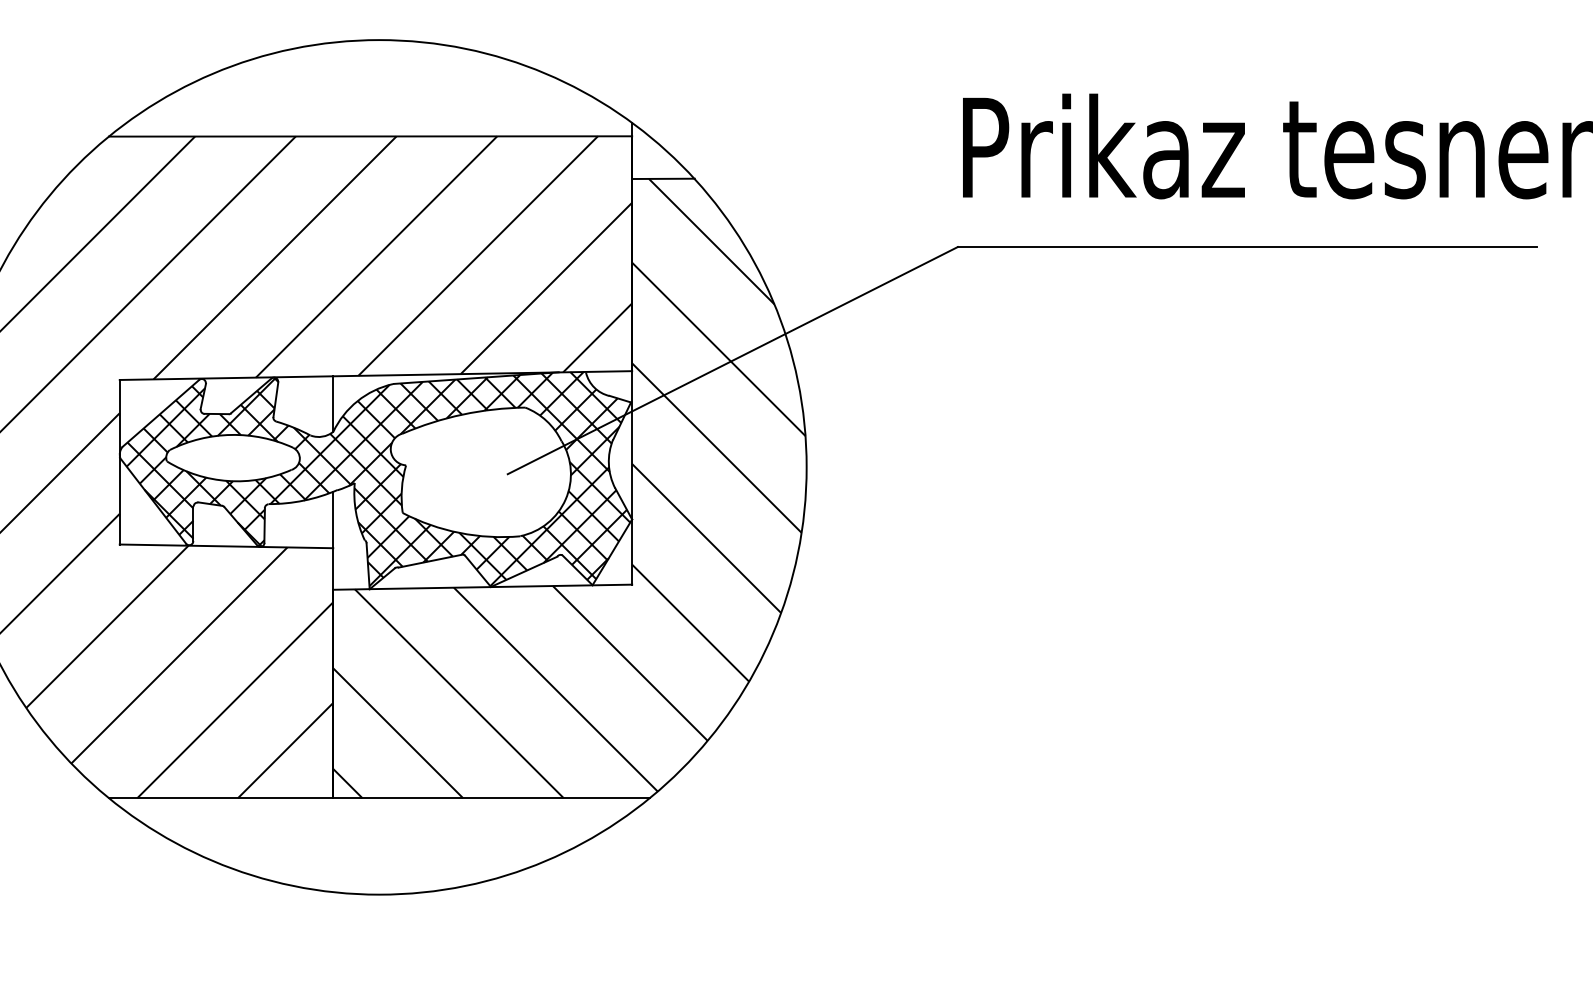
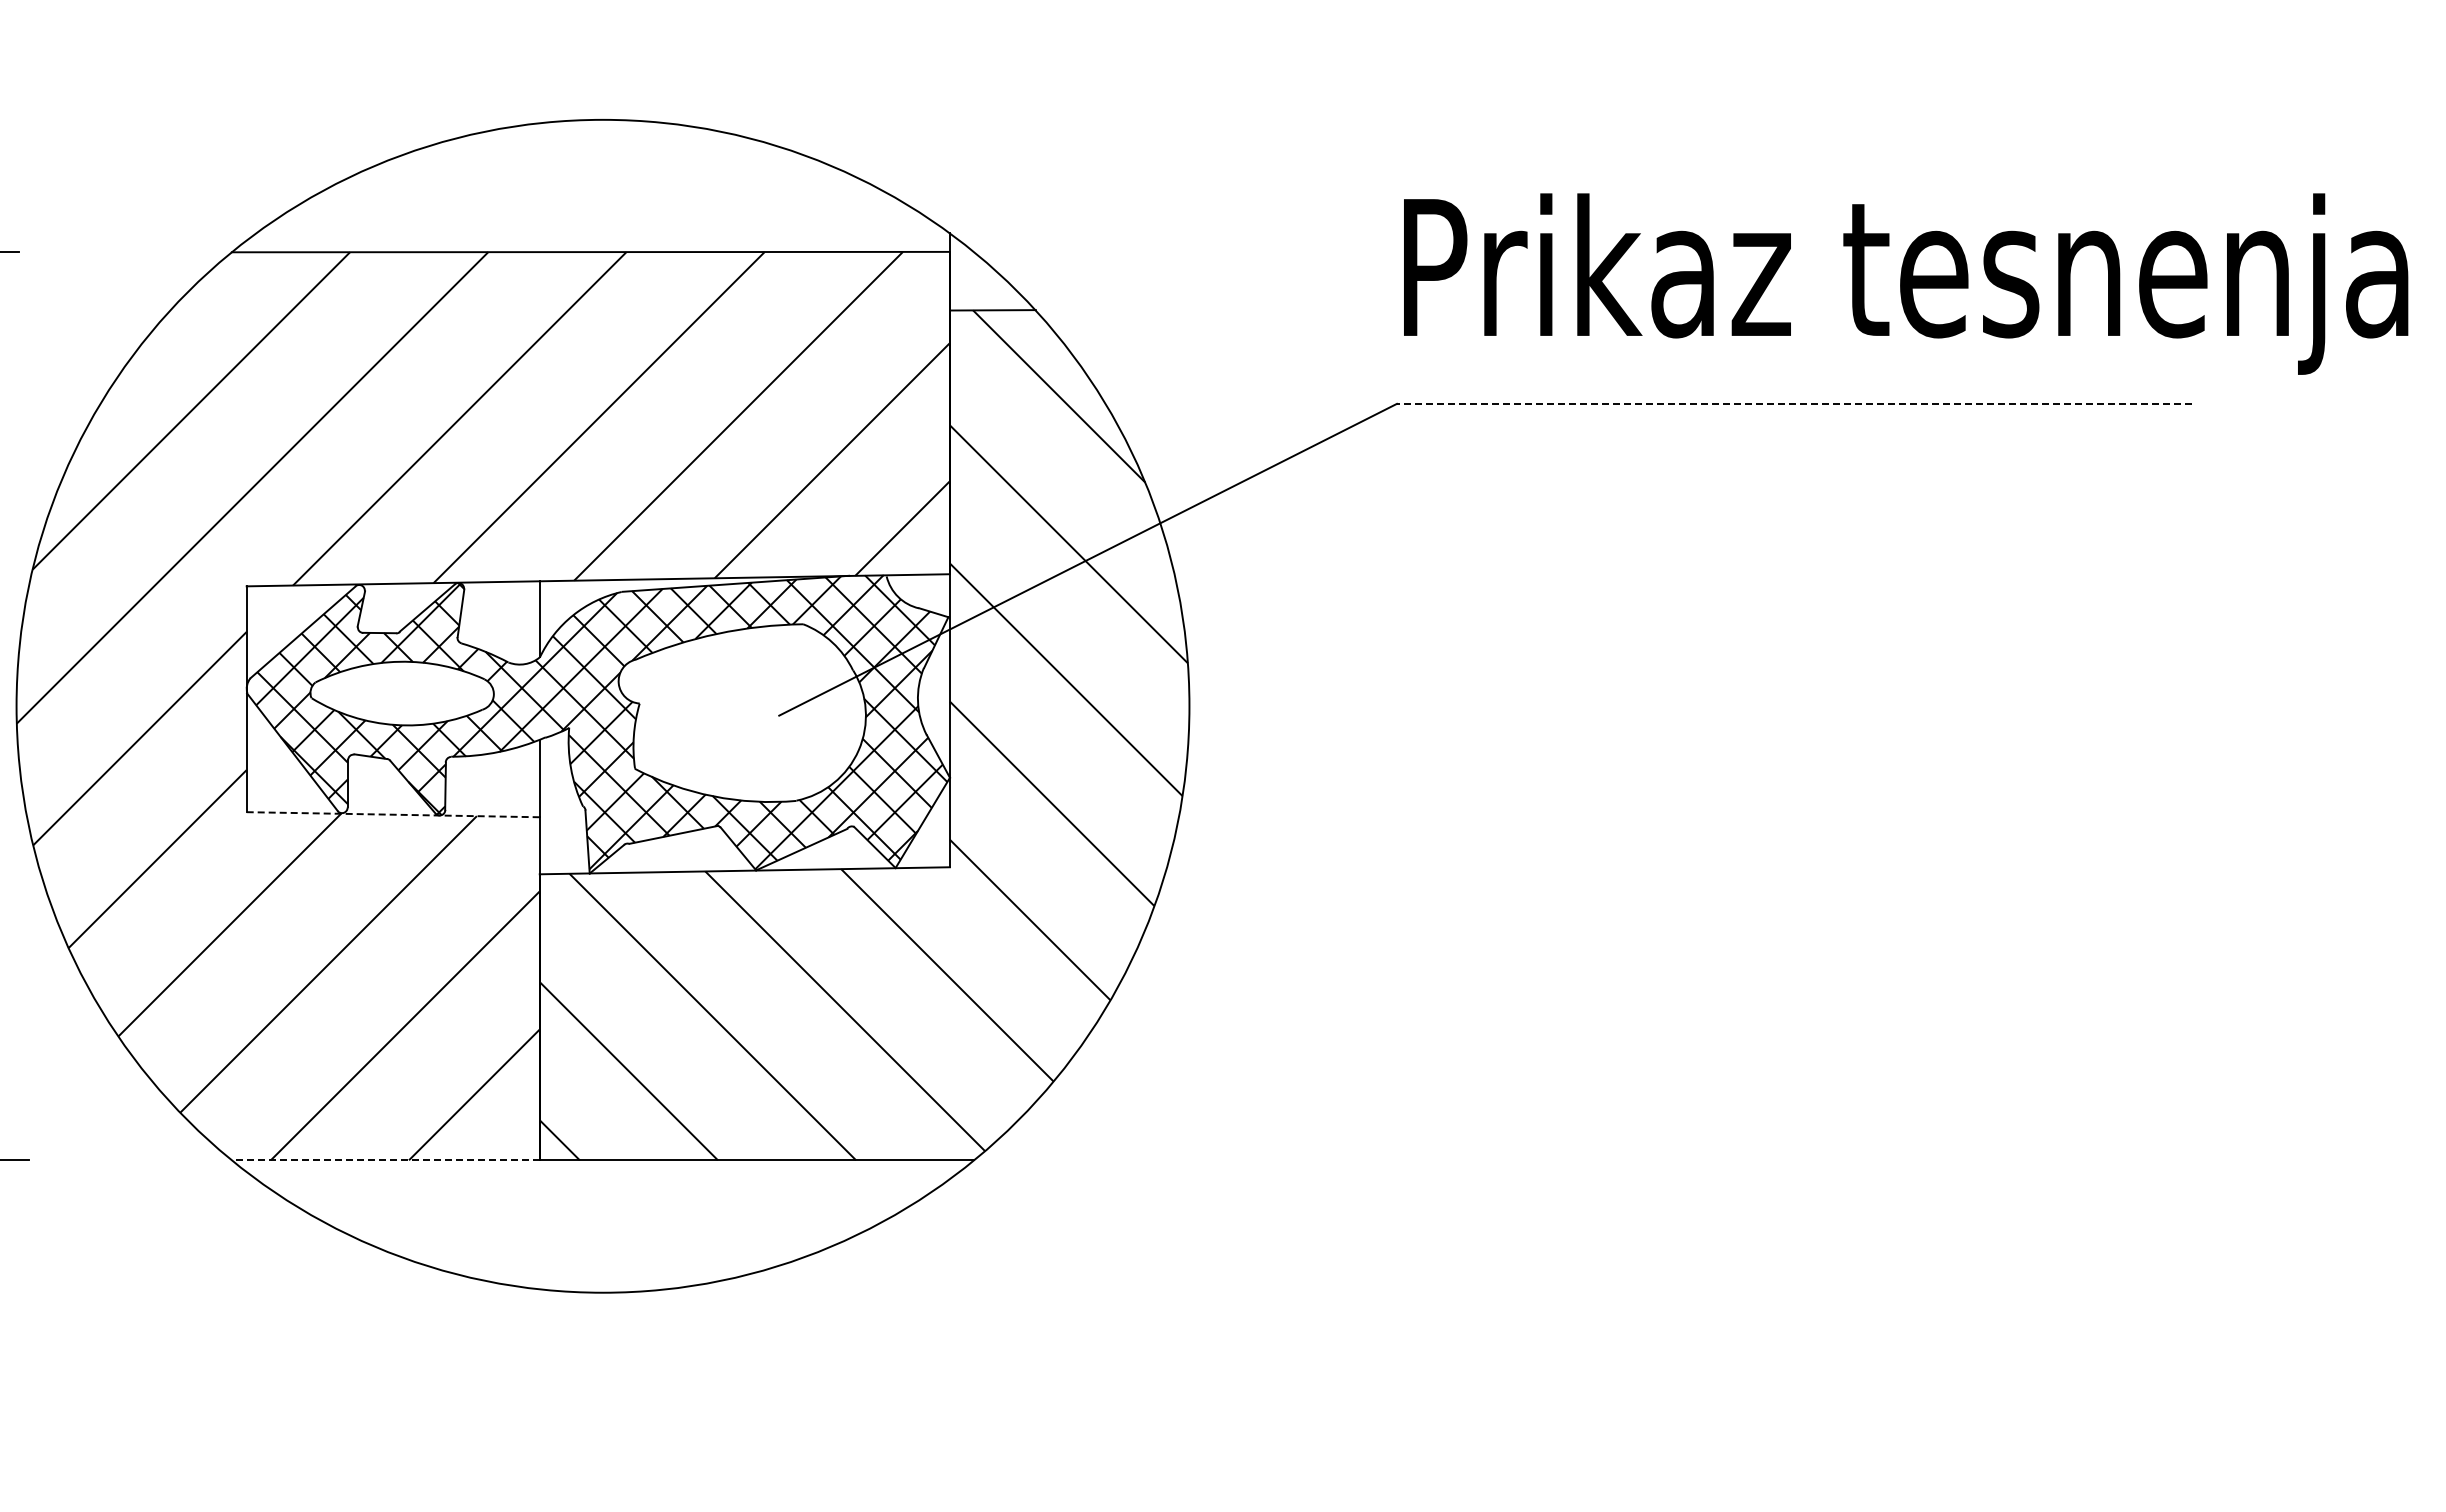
line: (1246, 246) -> (1793, 403), solid -> dashed
line: (226, 546) -> (393, 814), solid -> dashed
line: (220, 798) -> (385, 1160), solid -> dashed

